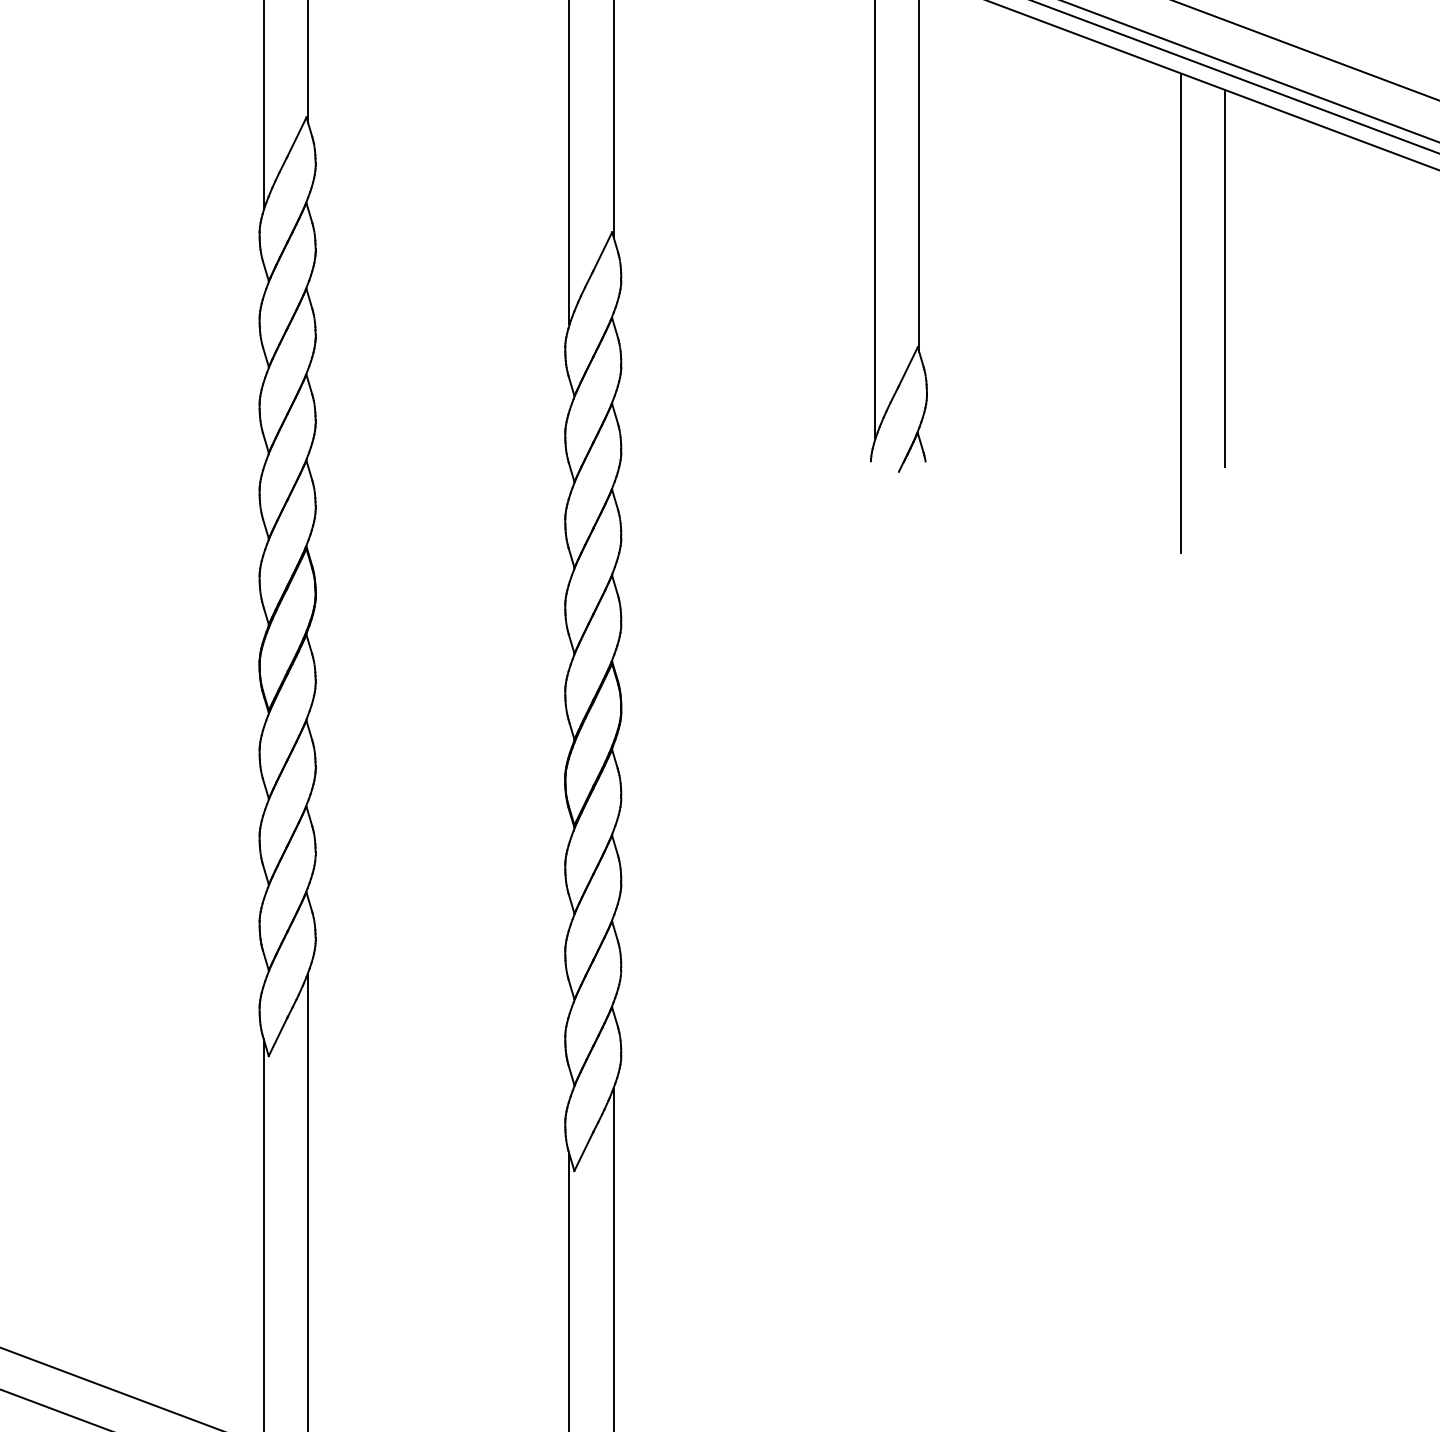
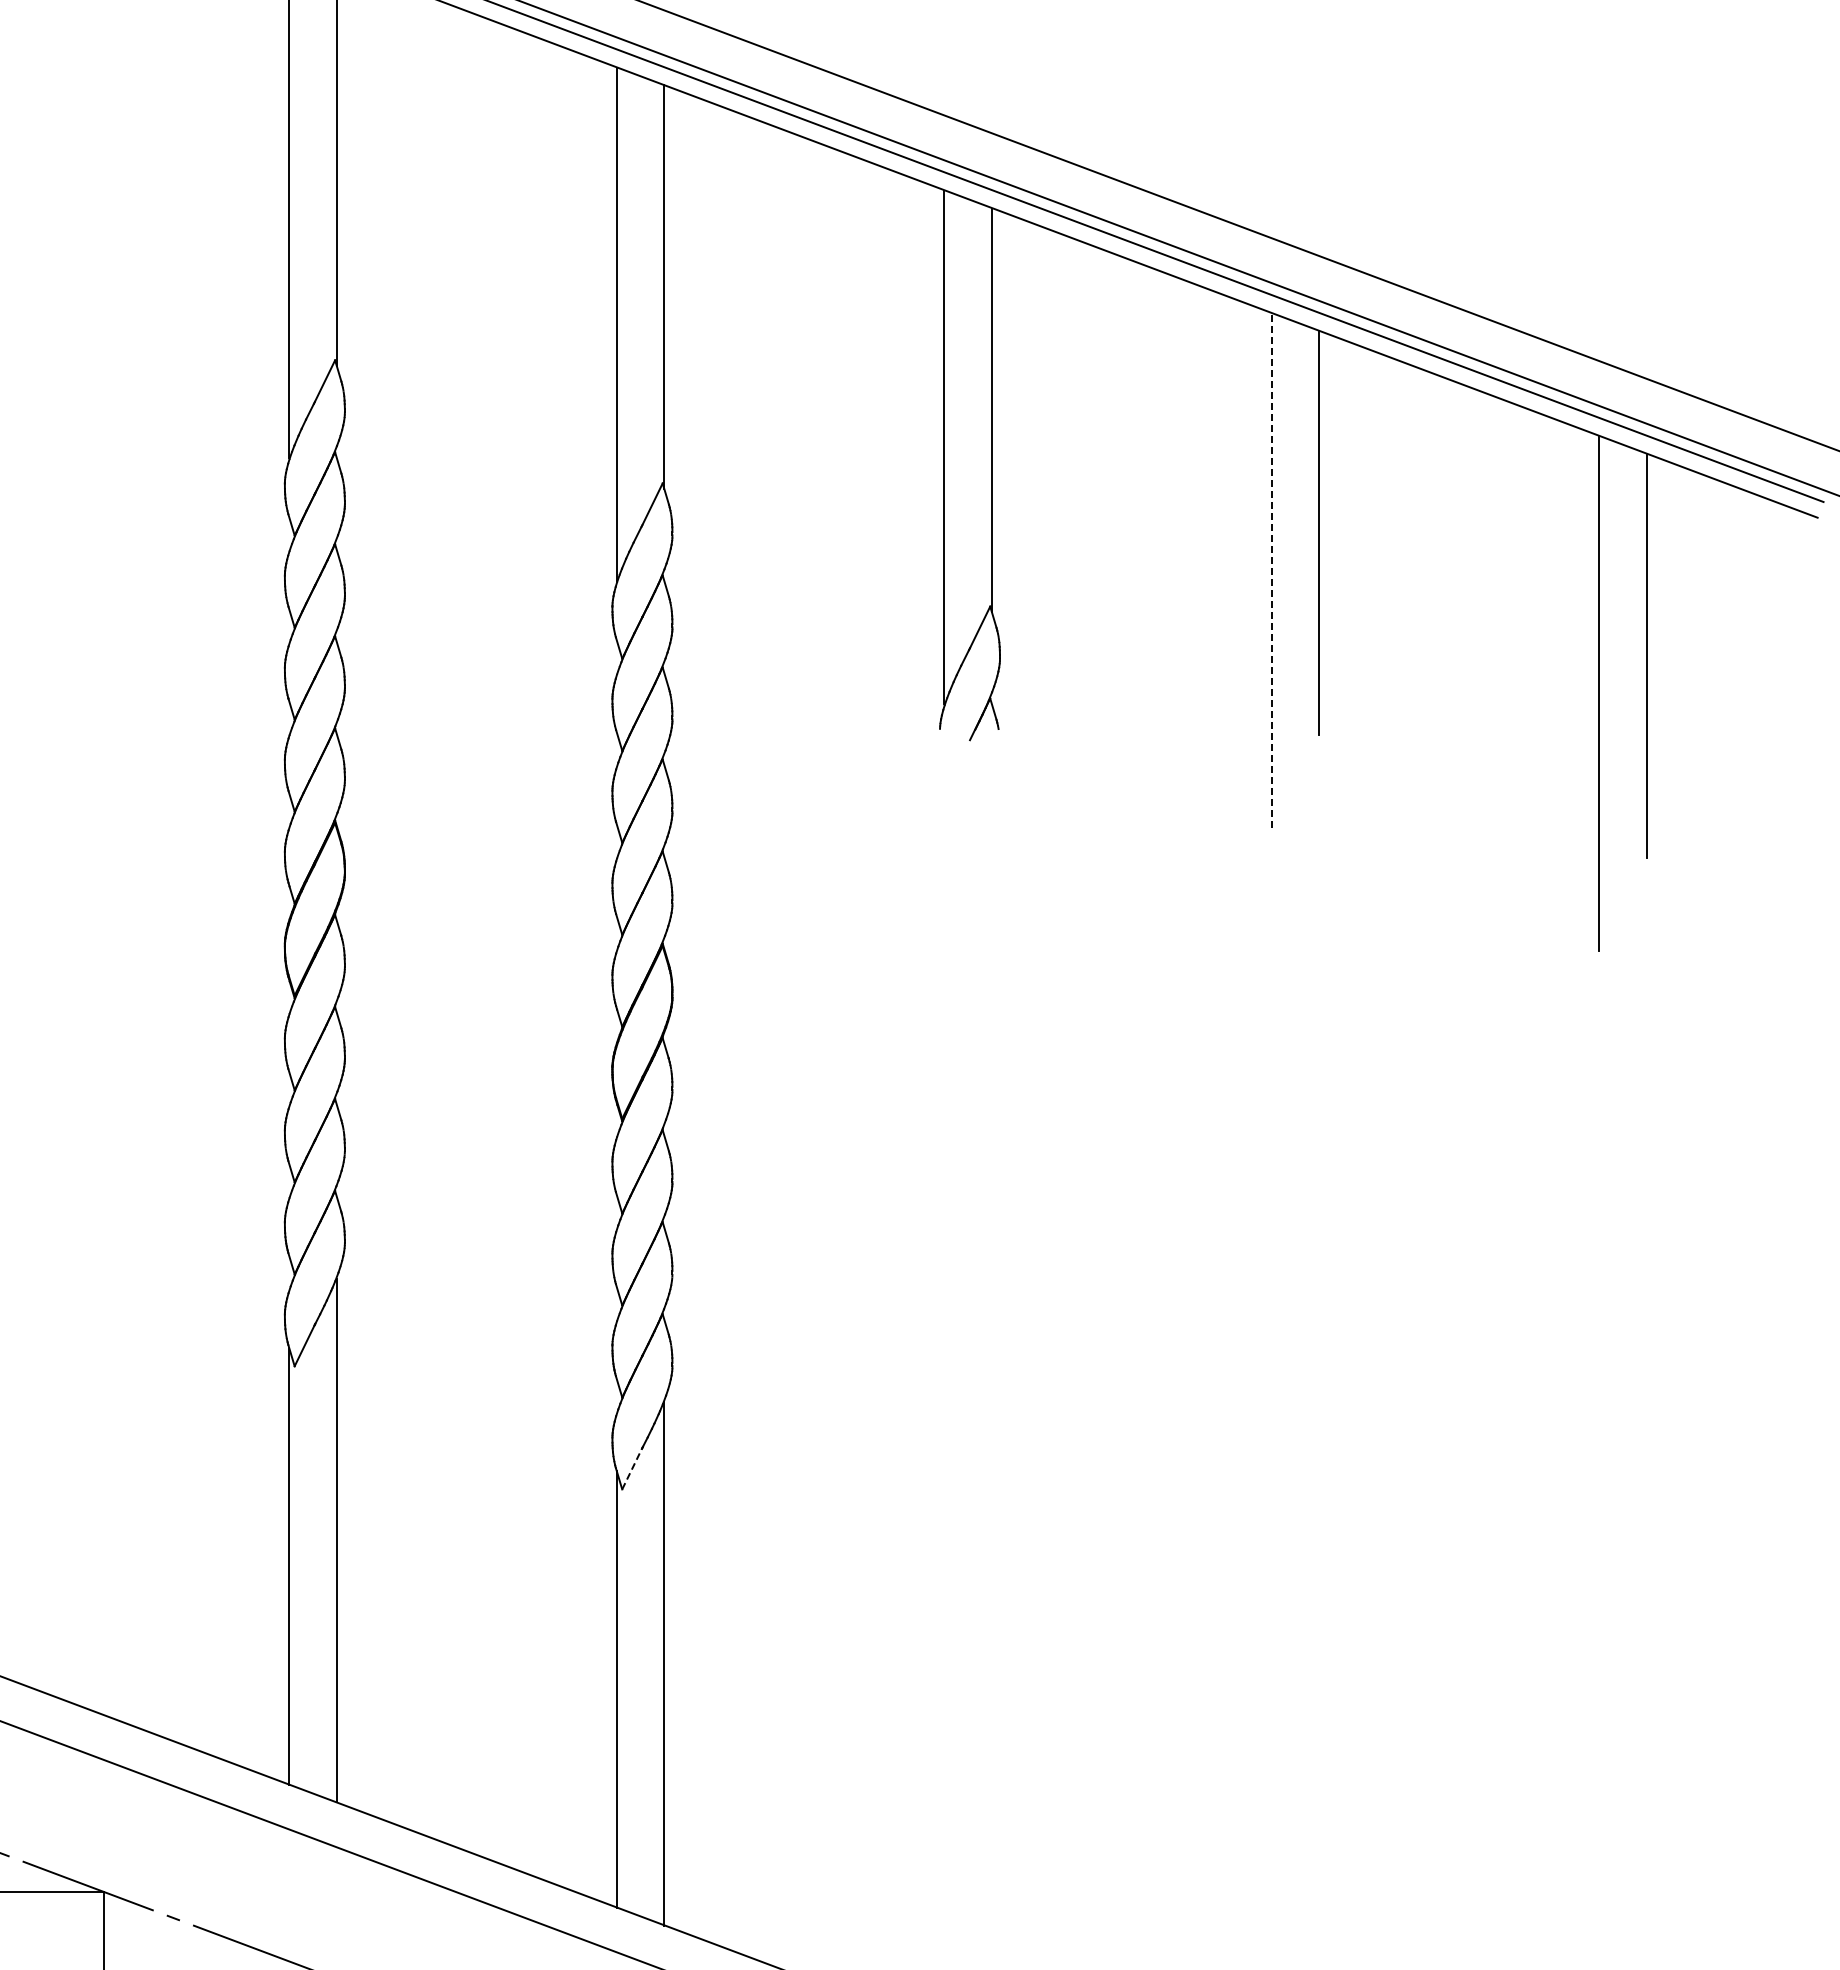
line: (1180, 313) -> (1271, 570), solid -> dashed
line: (583, 1151) -> (632, 1468), solid -> dashed

